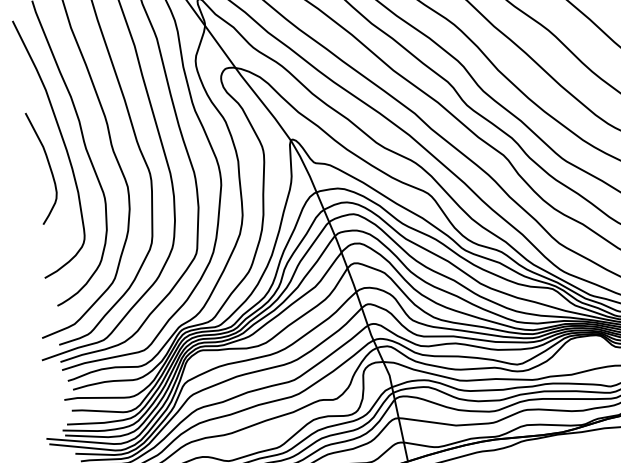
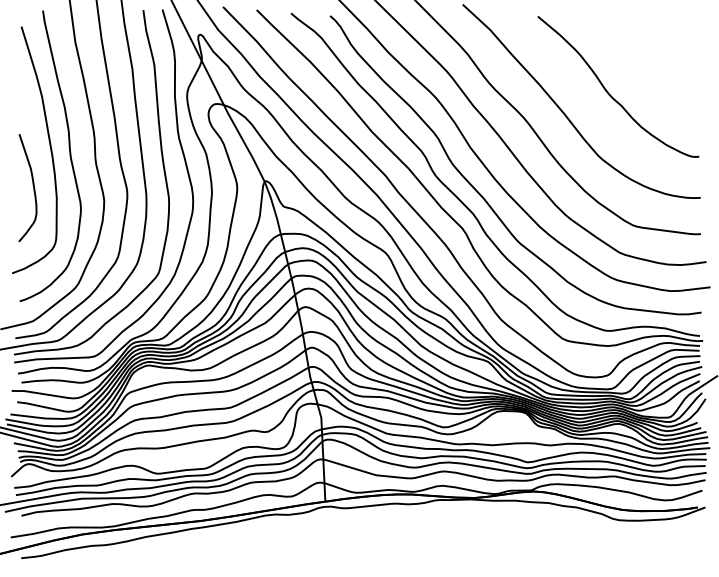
curve: (47, 164) -> (32, 185), moved

